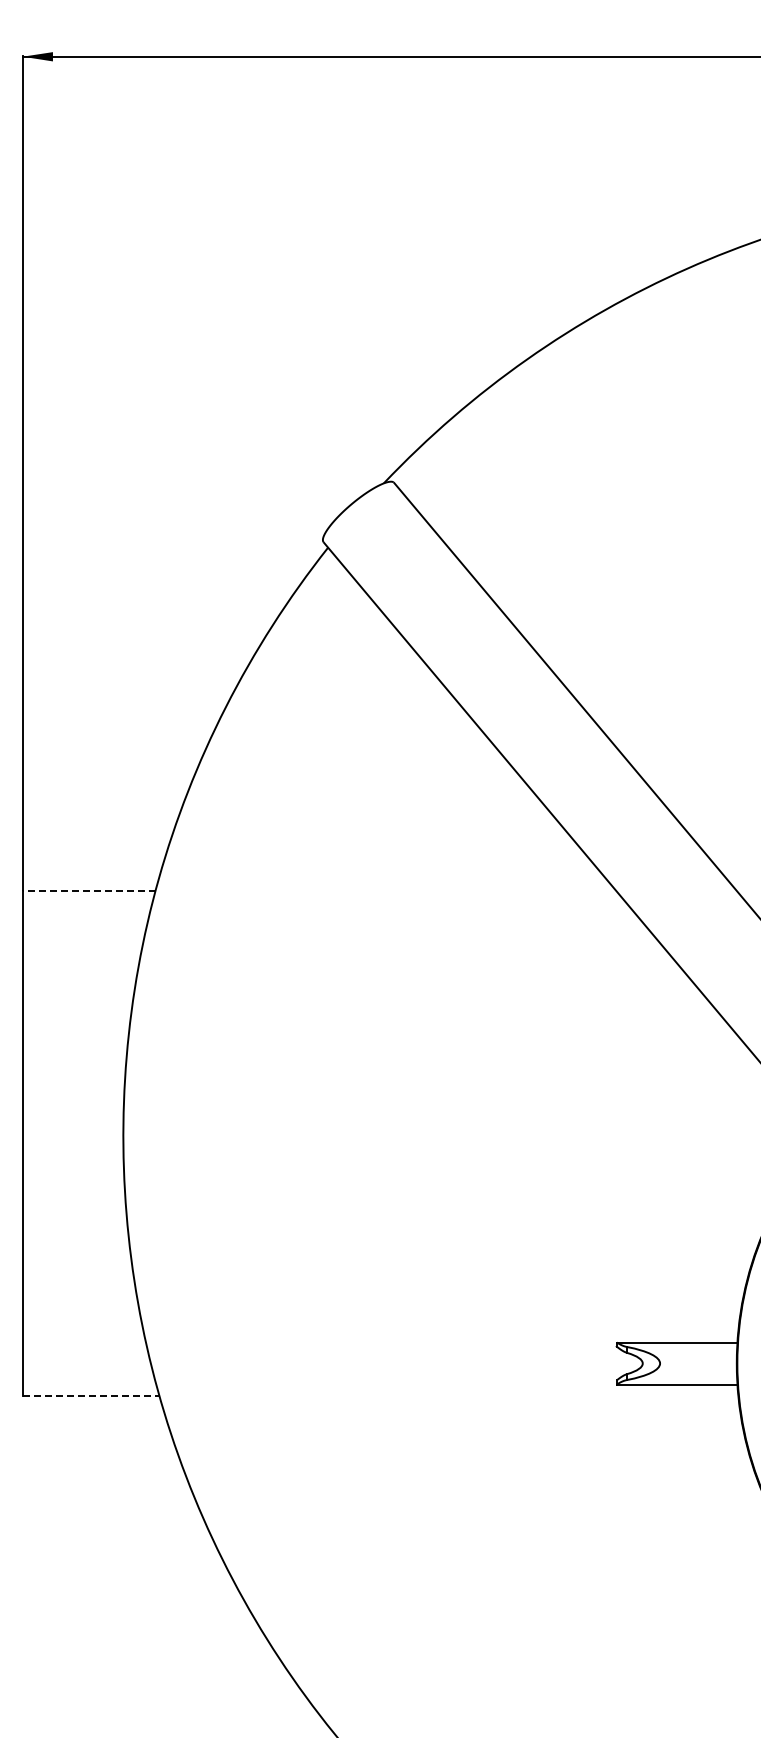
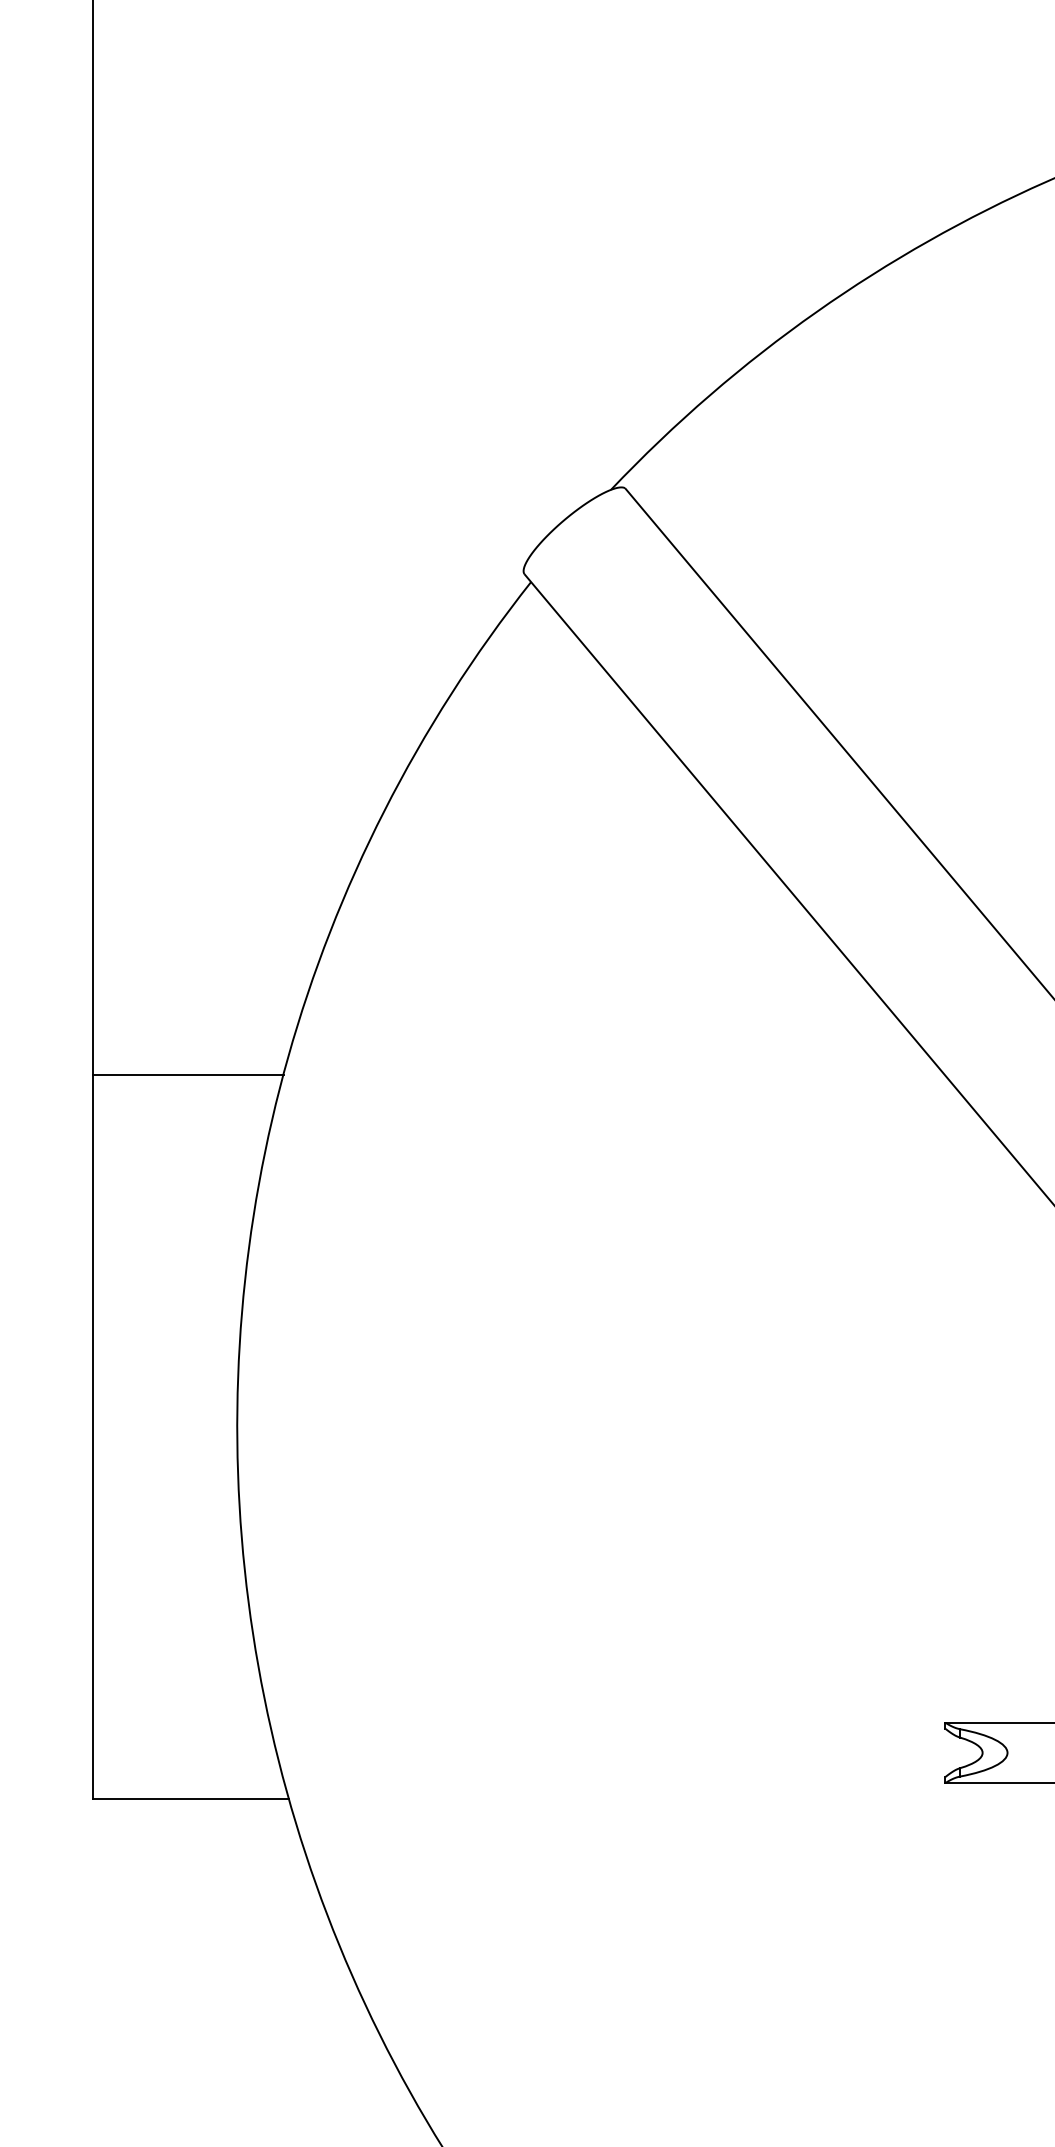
line: (88, 891) -> (187, 1075), dashed -> solid
line: (91, 1395) -> (191, 1798), dashed -> solid

